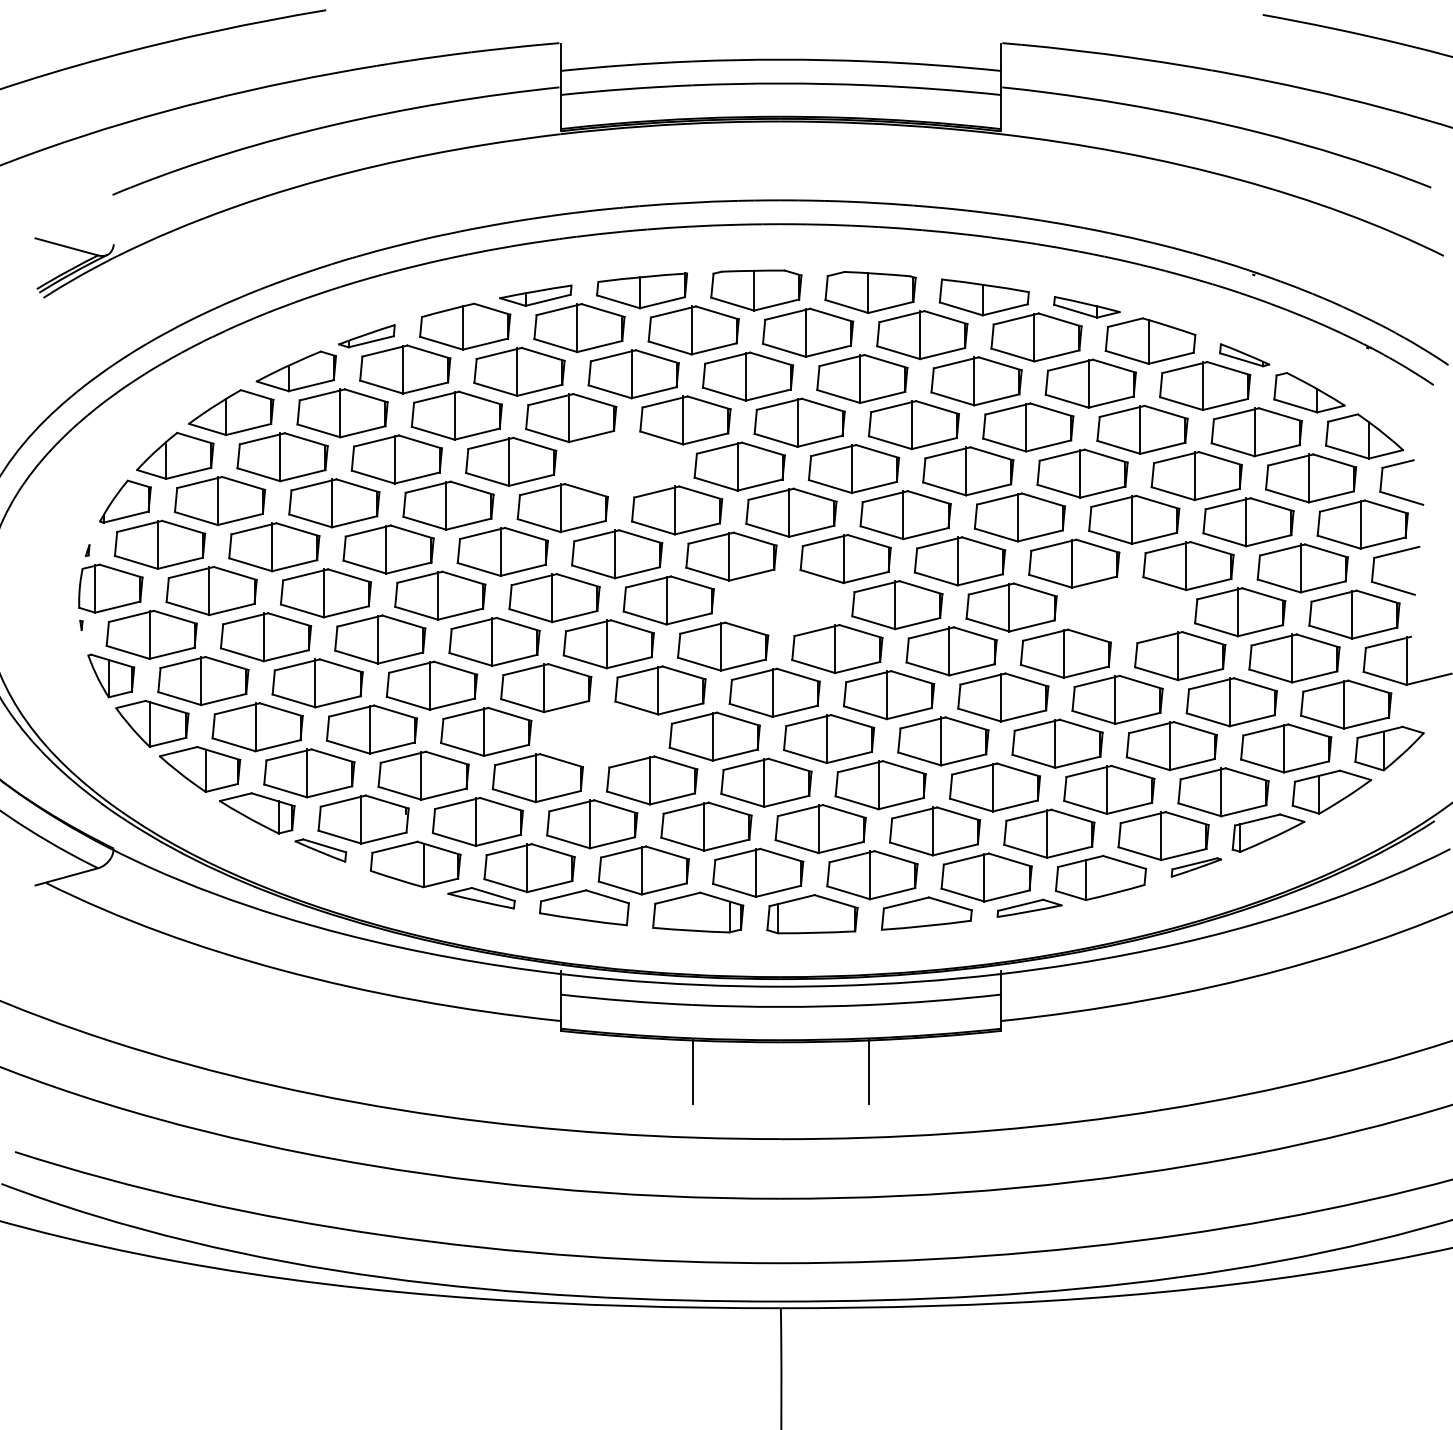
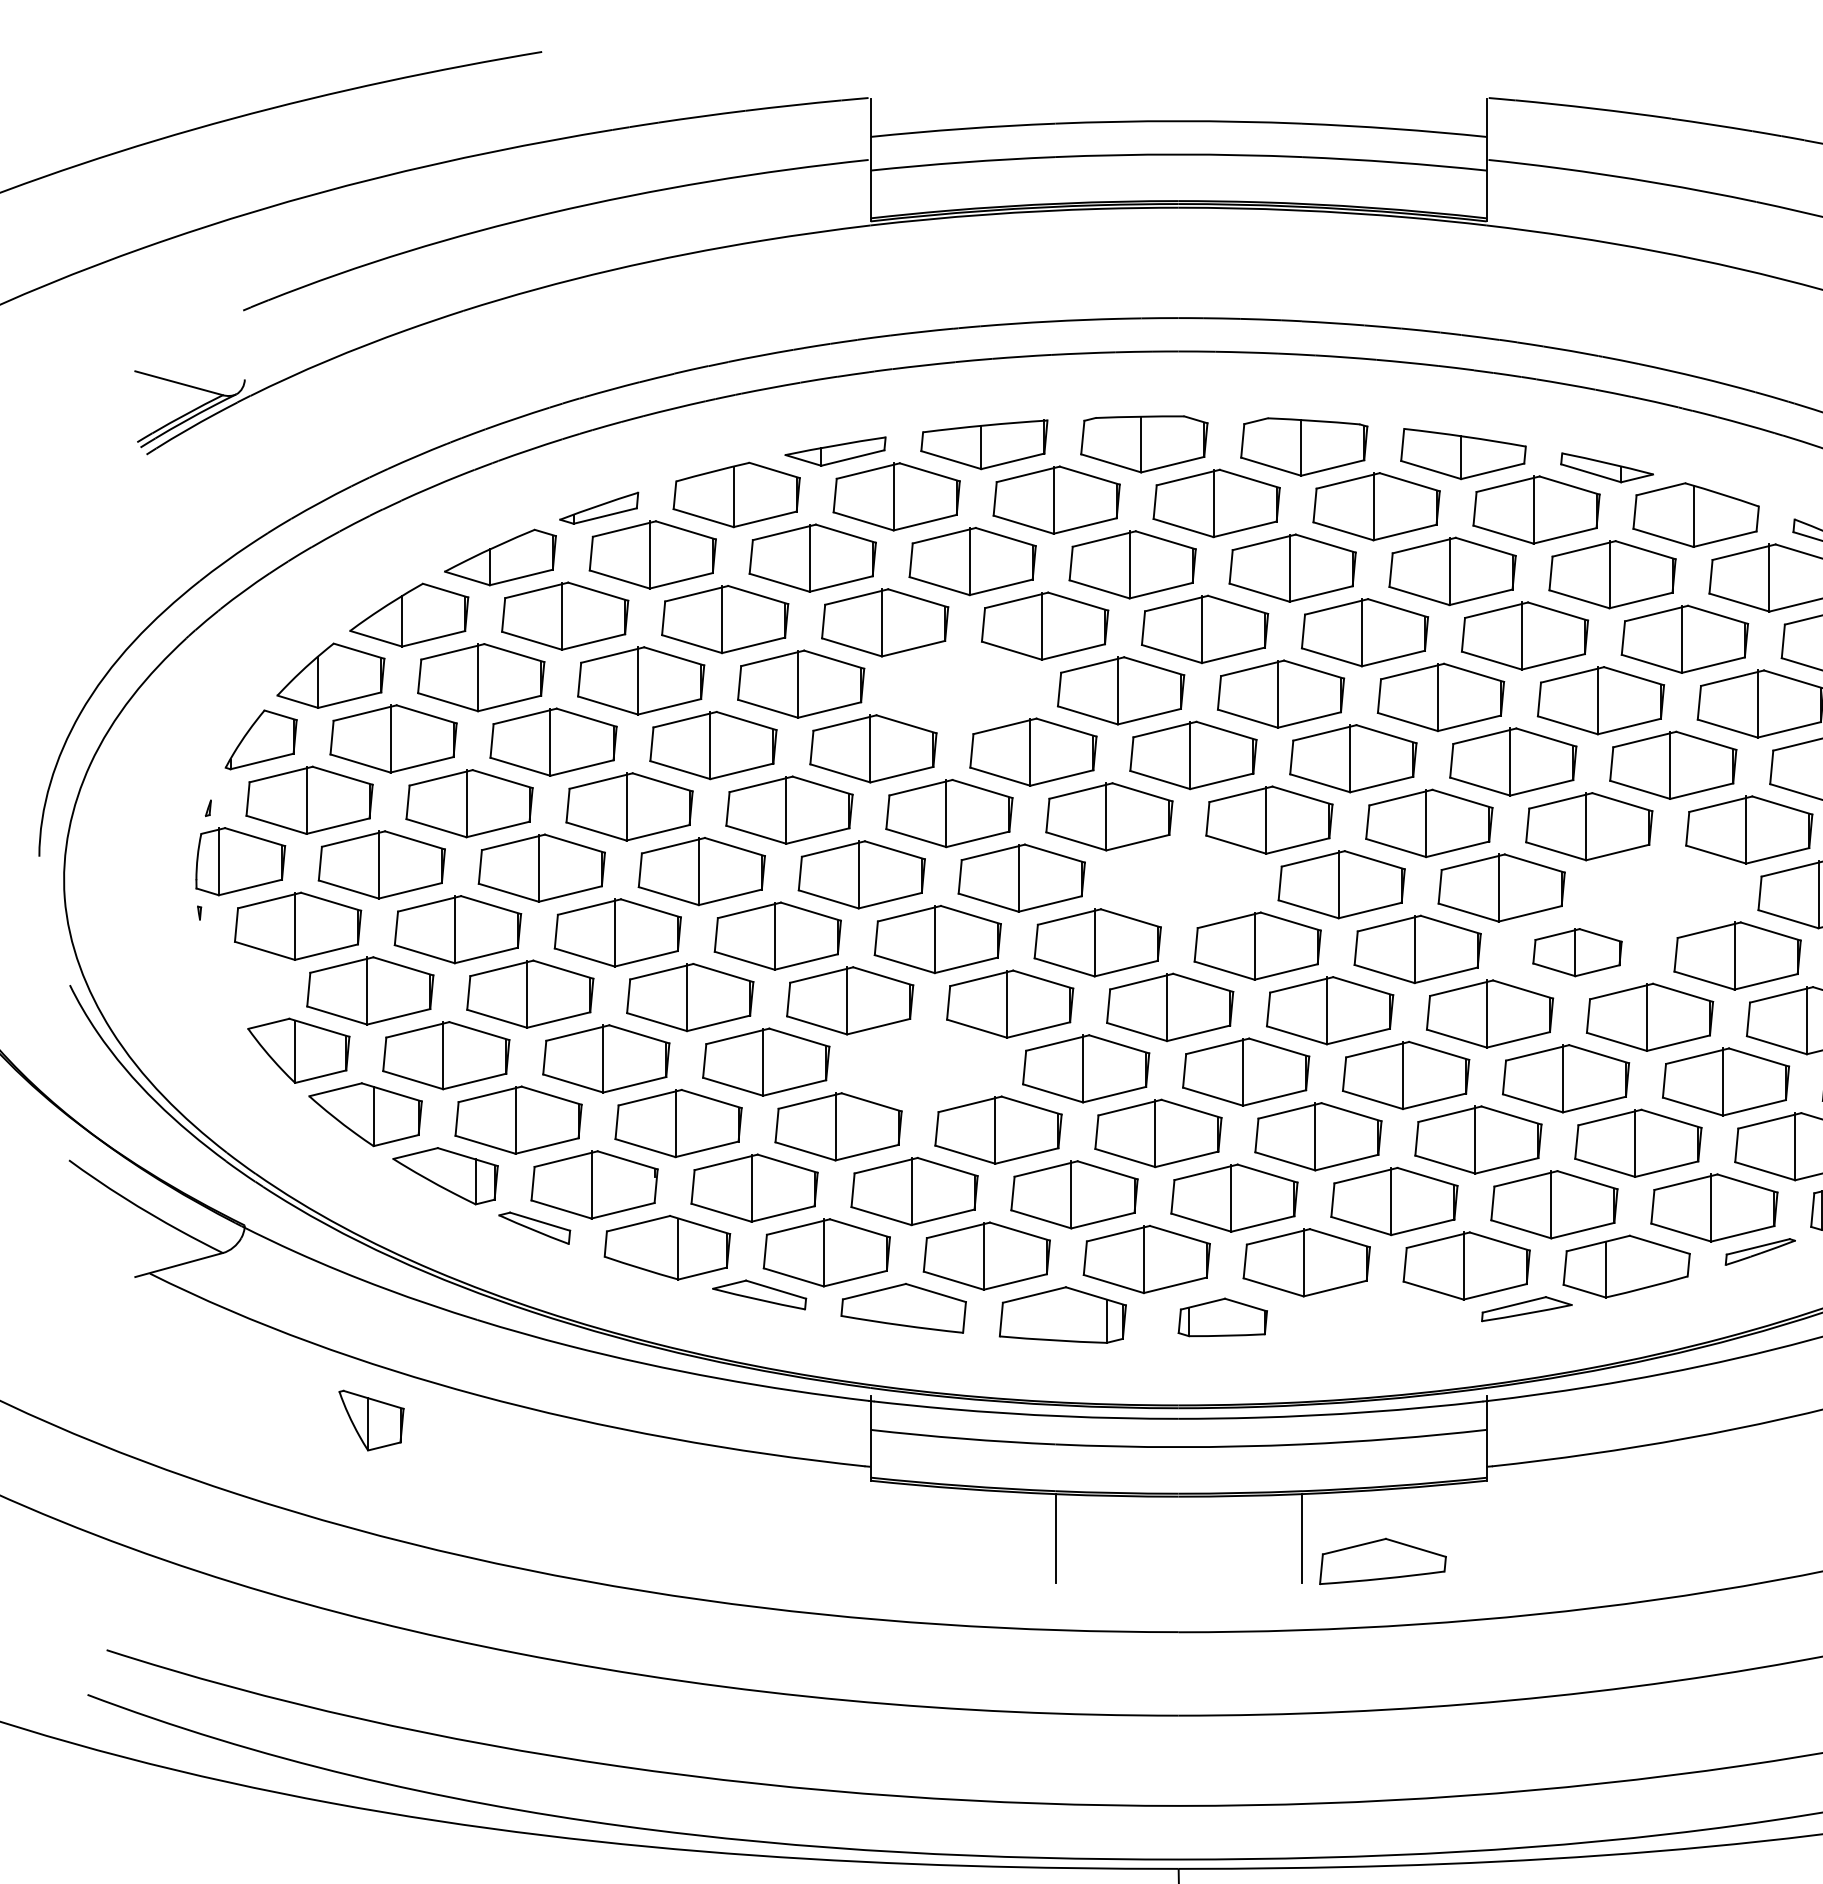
part: (1065, 653) -> (1577, 952), size x0.7
part: (111, 675) -> (371, 1419), moved
part: (926, 913) -> (1382, 1561), moved
part: (812, 914) -> (1222, 1317), size x0.7

